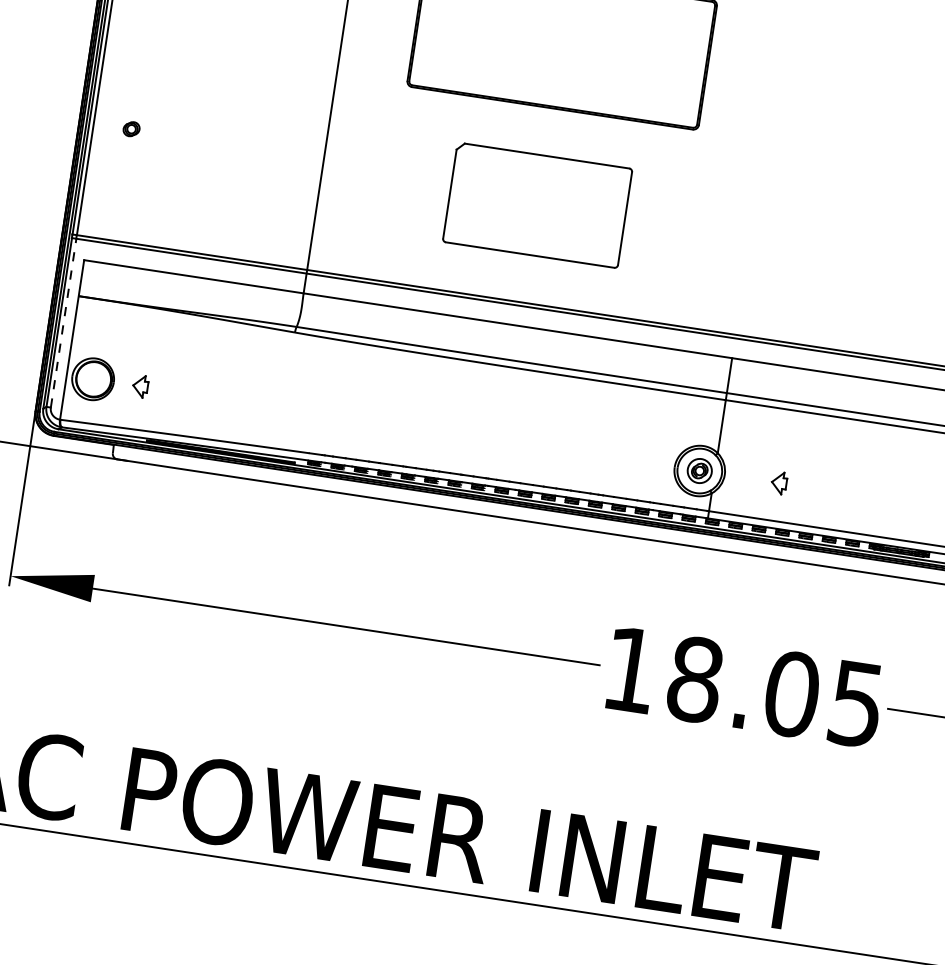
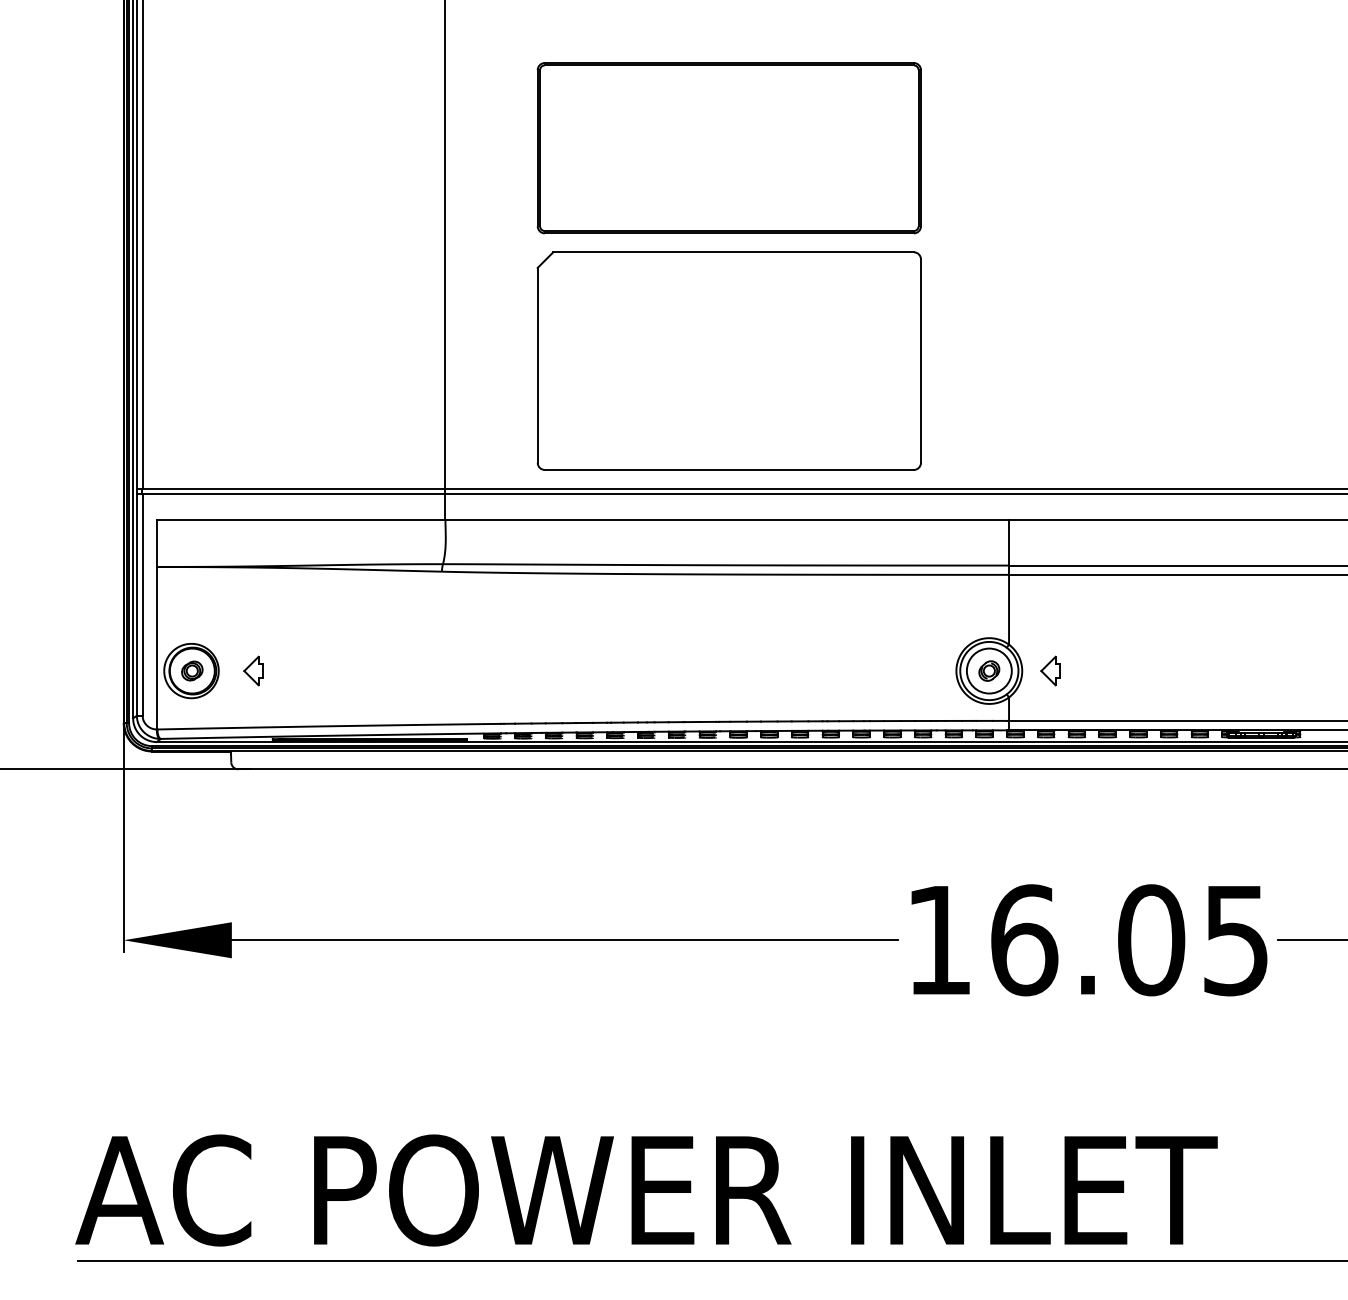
part: (131, 128) -> (192, 670), moved
part: (537, 204) -> (728, 360), size x1.67
line: (63, 323) -> (142, 604), dashed -> solid
circle: (699, 470) -> (988, 670), size x1.43
part: (779, 482) -> (1050, 670), moved
text: (695, 679) -> (1024, 940), 18.05 -> 16.05

